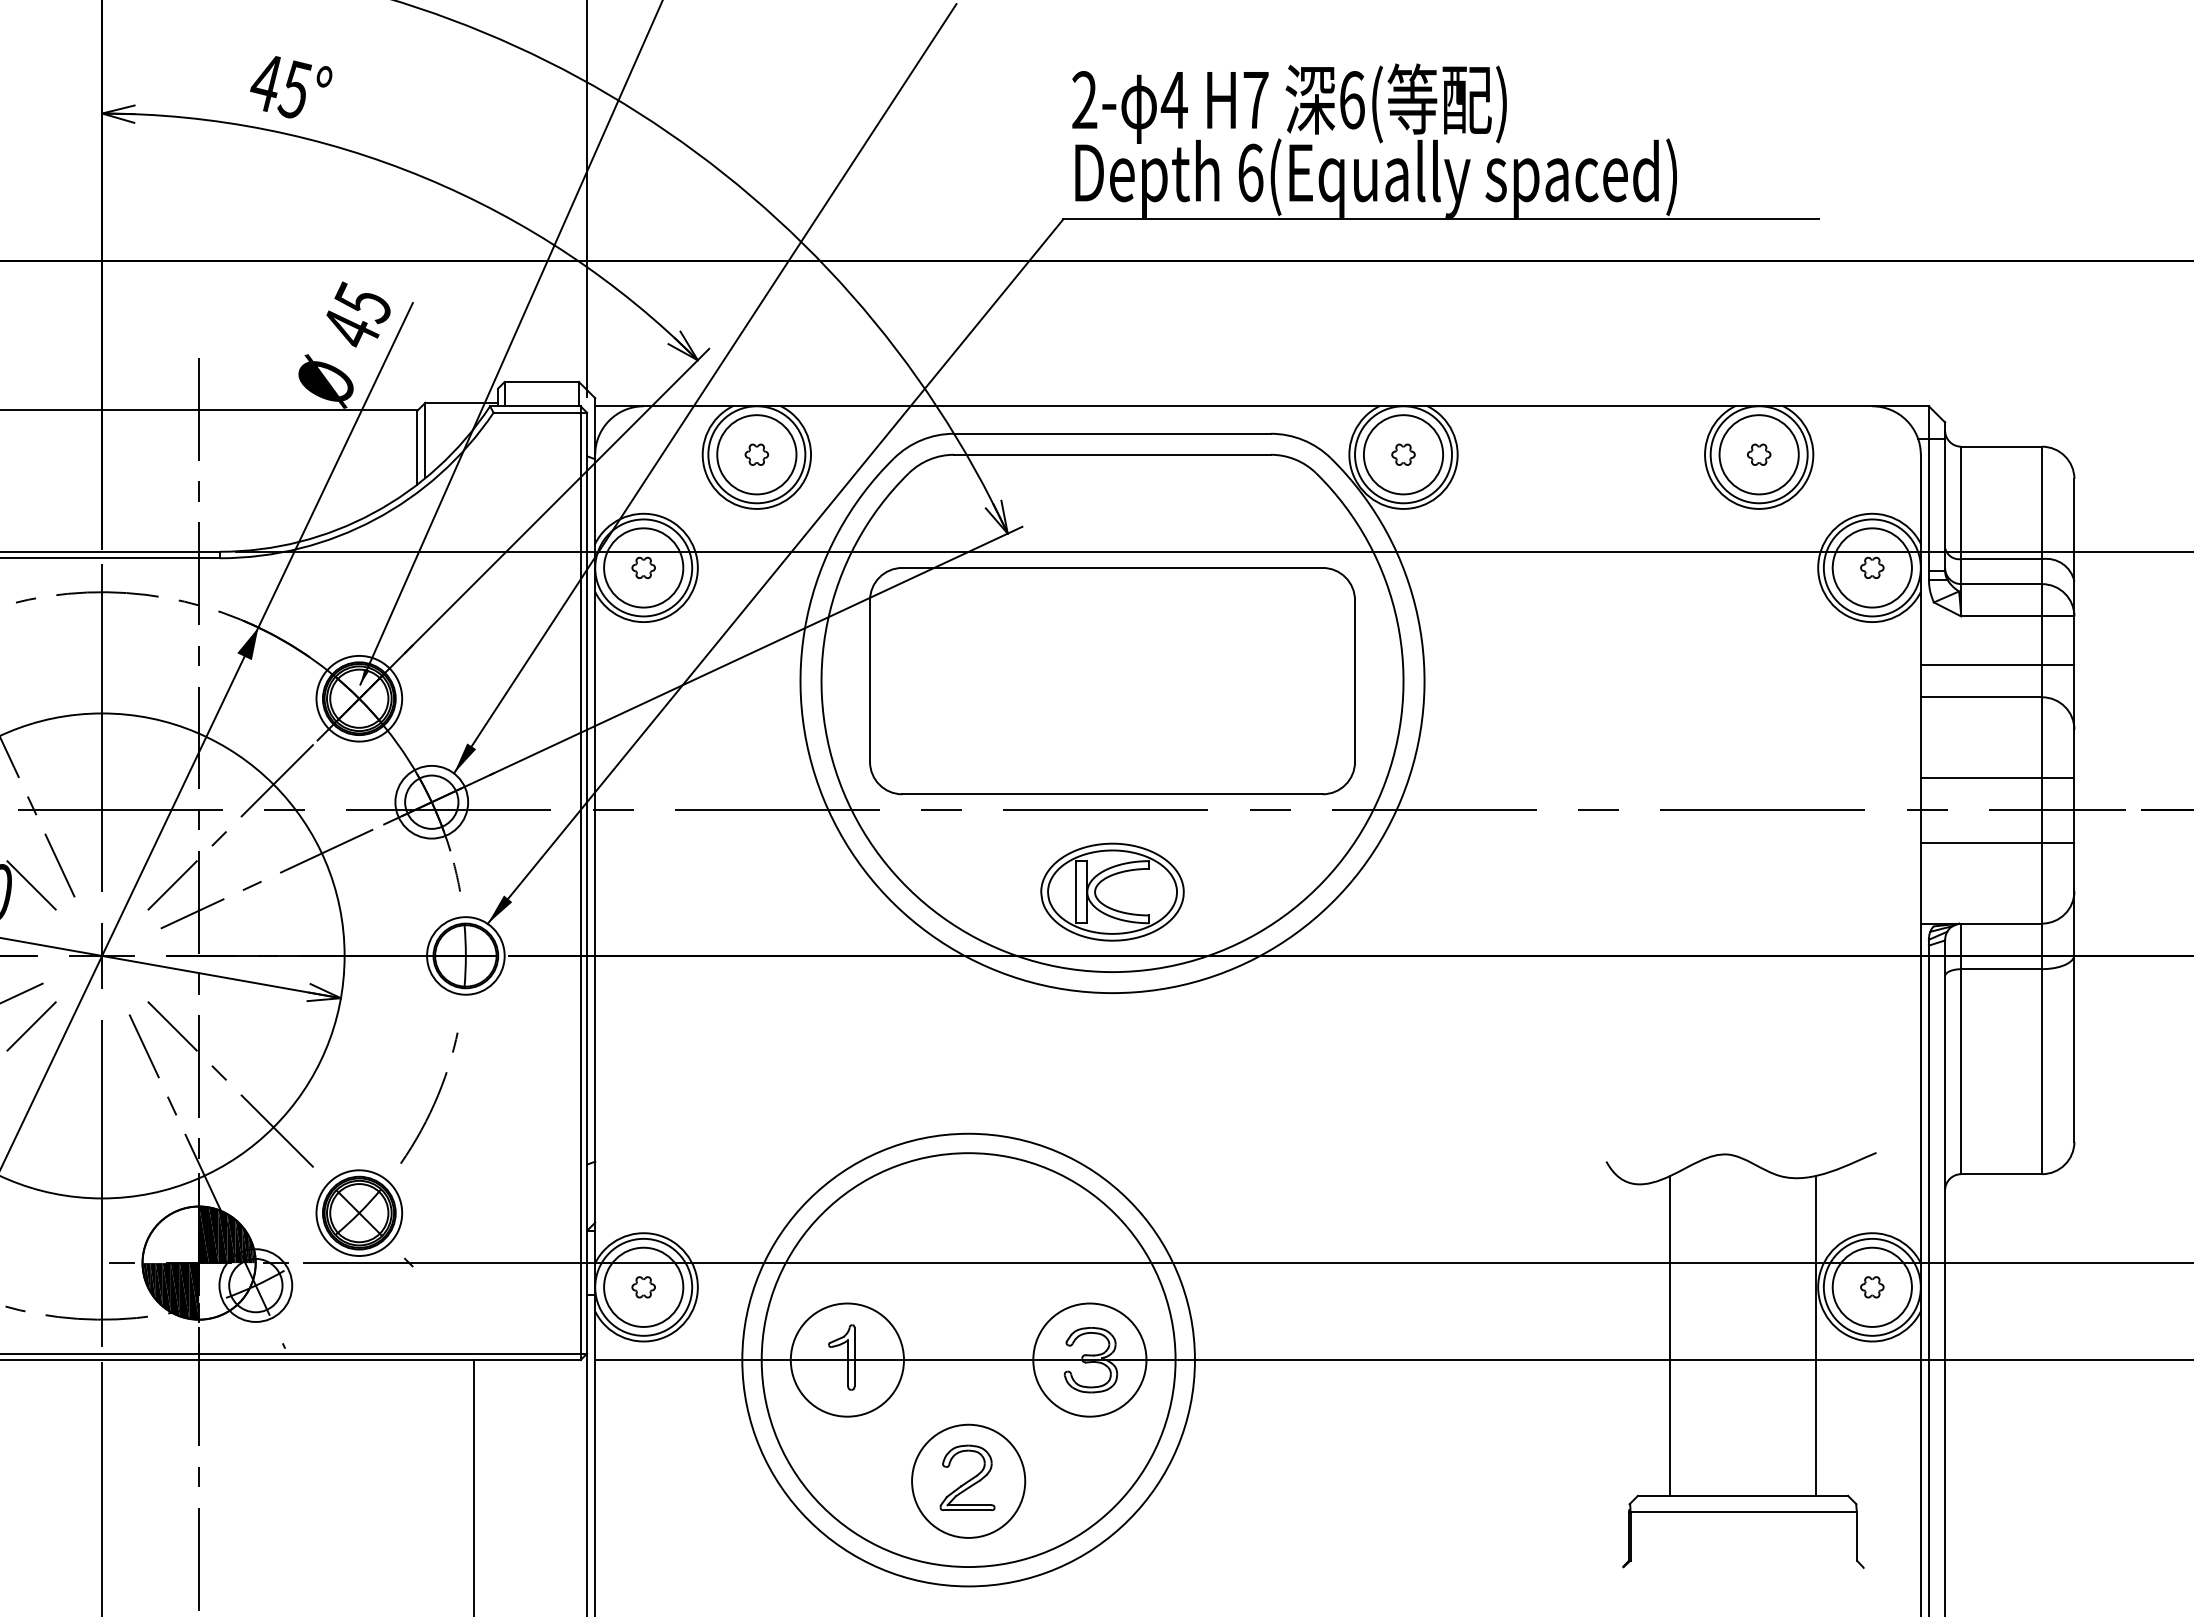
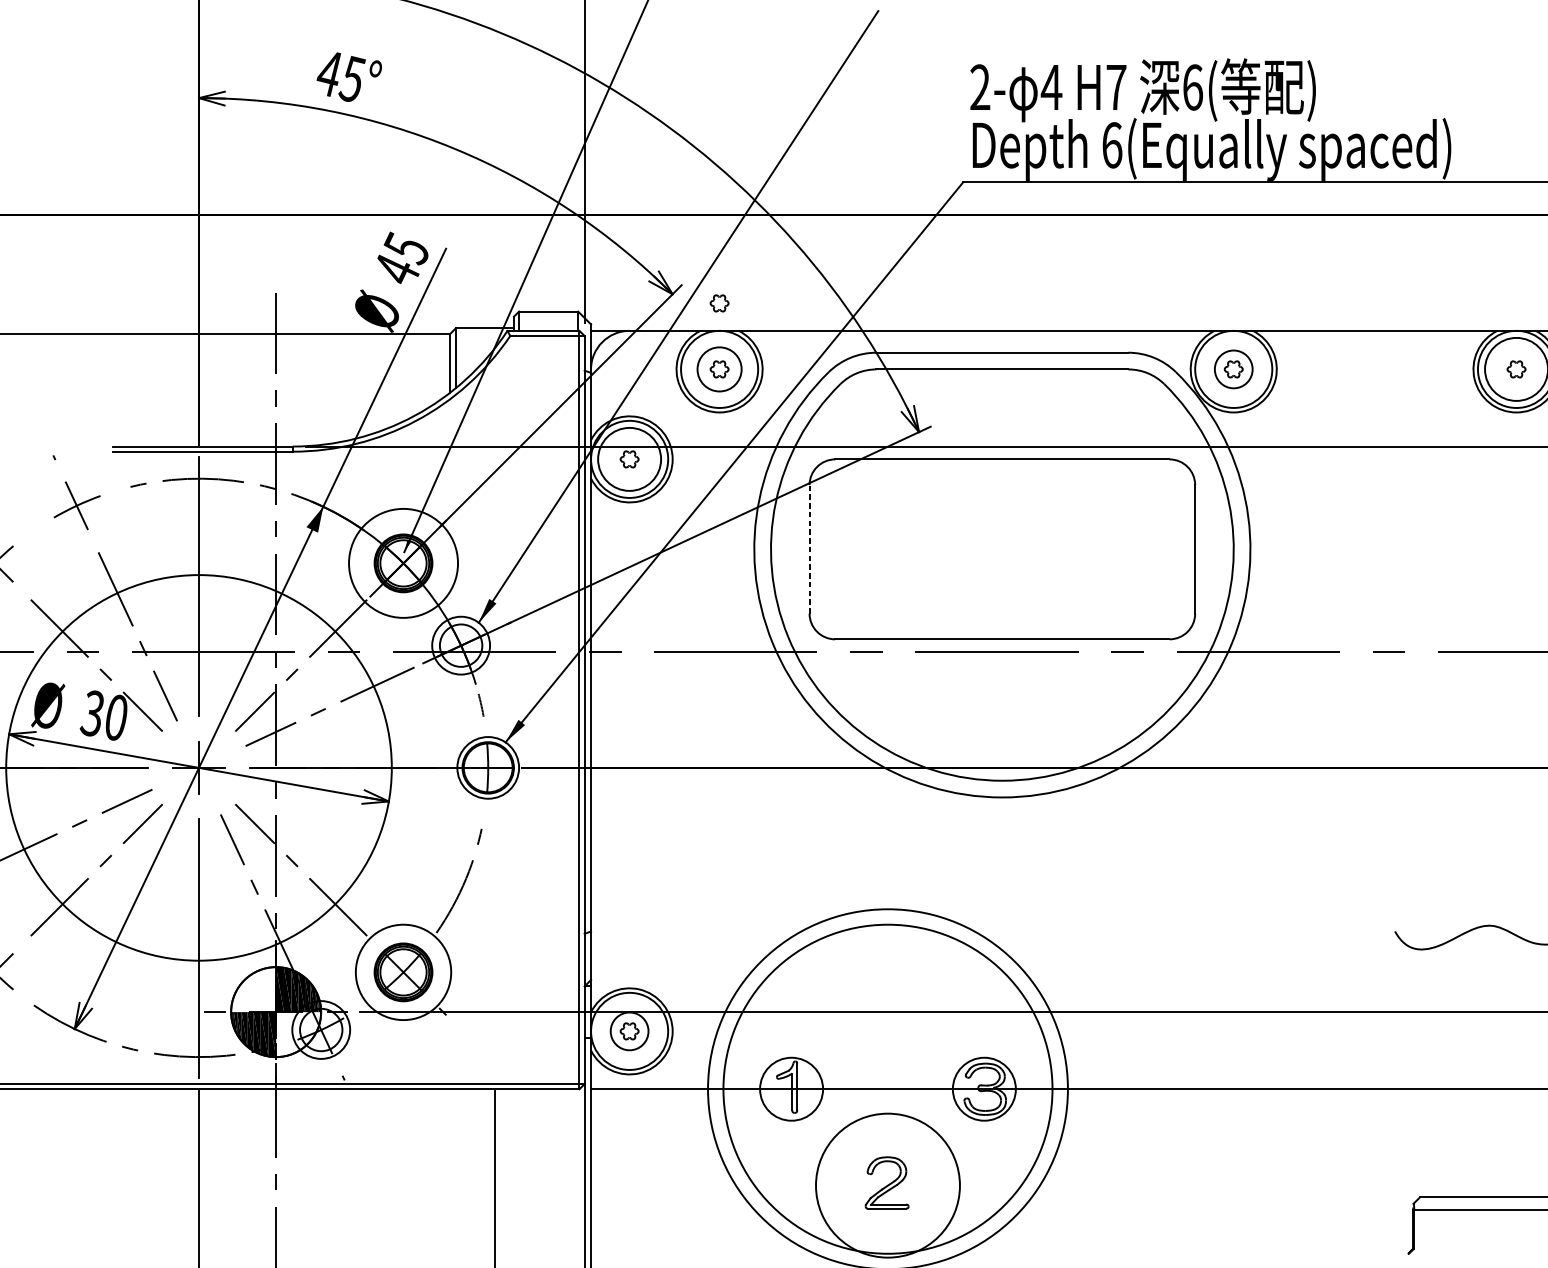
part: (756, 371) -> (719, 303), added
circle: (756, 454) -> (719, 369), size x0.7
circle: (1403, 454) -> (1233, 369), size x0.6
line: (870, 681) -> (809, 549), solid -> dashed
circle: (359, 698) -> (403, 563), size x1.6
part: (1112, 891) -> (1002, 716), removed
circle: (359, 1212) -> (403, 971), size x1.4
circle: (643, 1286) -> (629, 1030), size x0.6
line: (1670, 1335) -> (1446, 1069), removed
circle: (846, 1359) -> (790, 1088), size x0.7
circle: (1089, 1359) -> (984, 1088), size x0.7
circle: (968, 1480) -> (887, 1184), size x1.6

